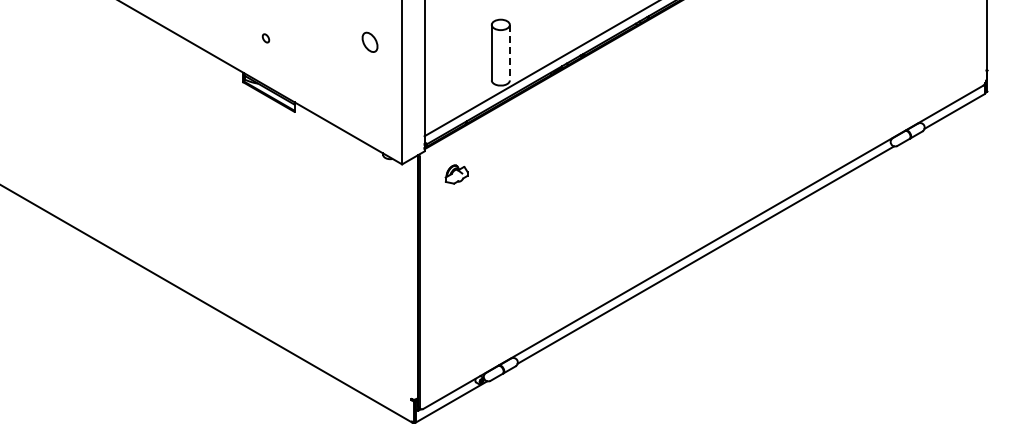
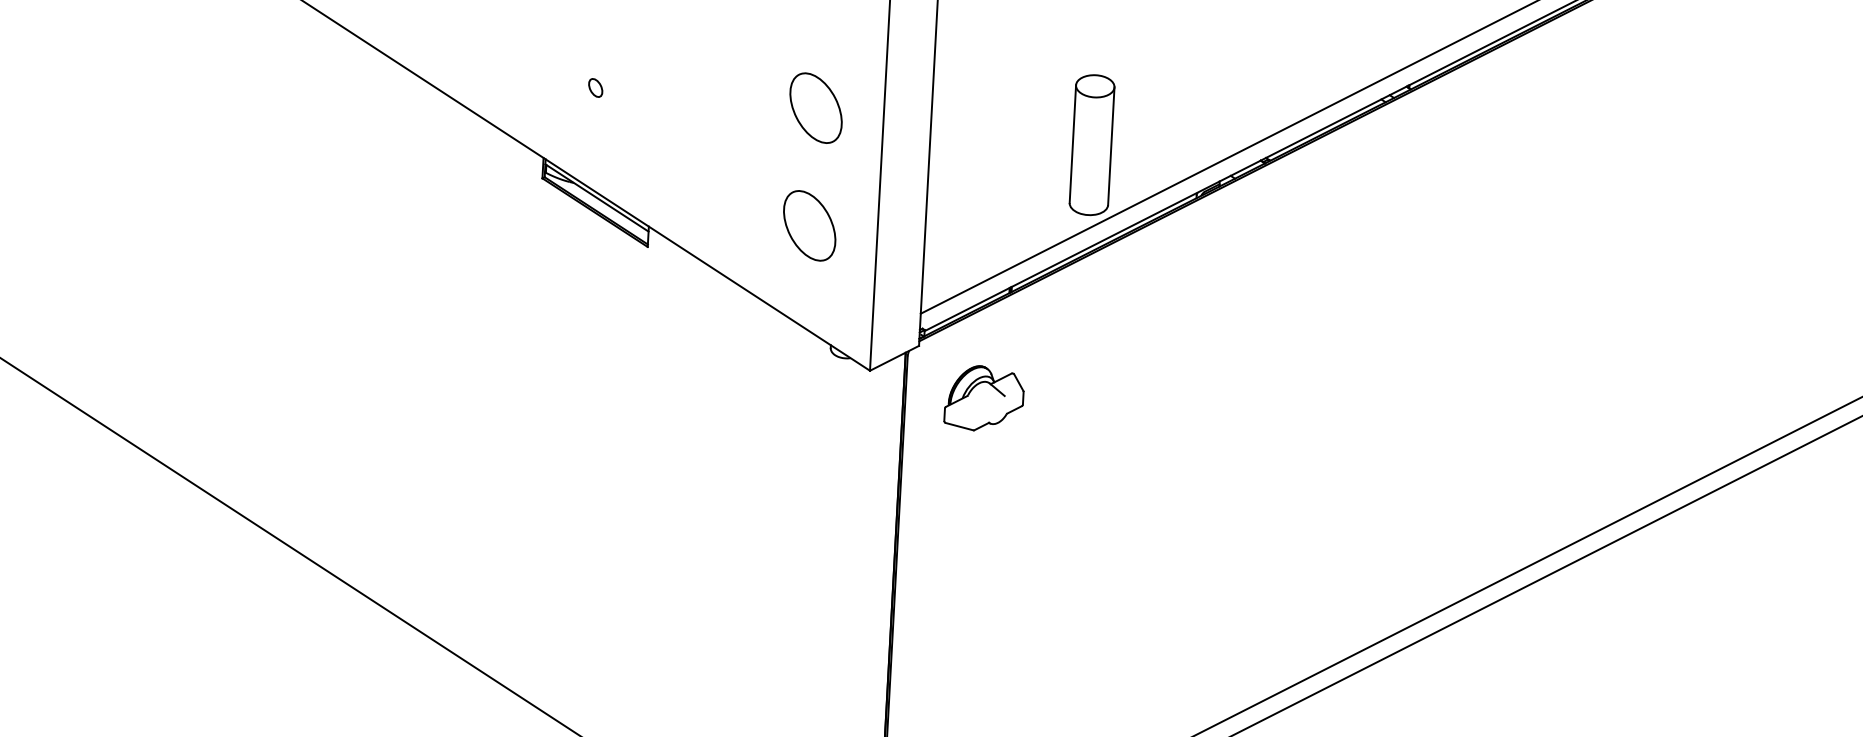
part: (369, 42) -> (814, 108), size x1.67
line: (509, 52) -> (1110, 145), dashed -> solid
part: (369, 97) -> (808, 225), added
part: (456, 174) -> (984, 398), size x1.67

